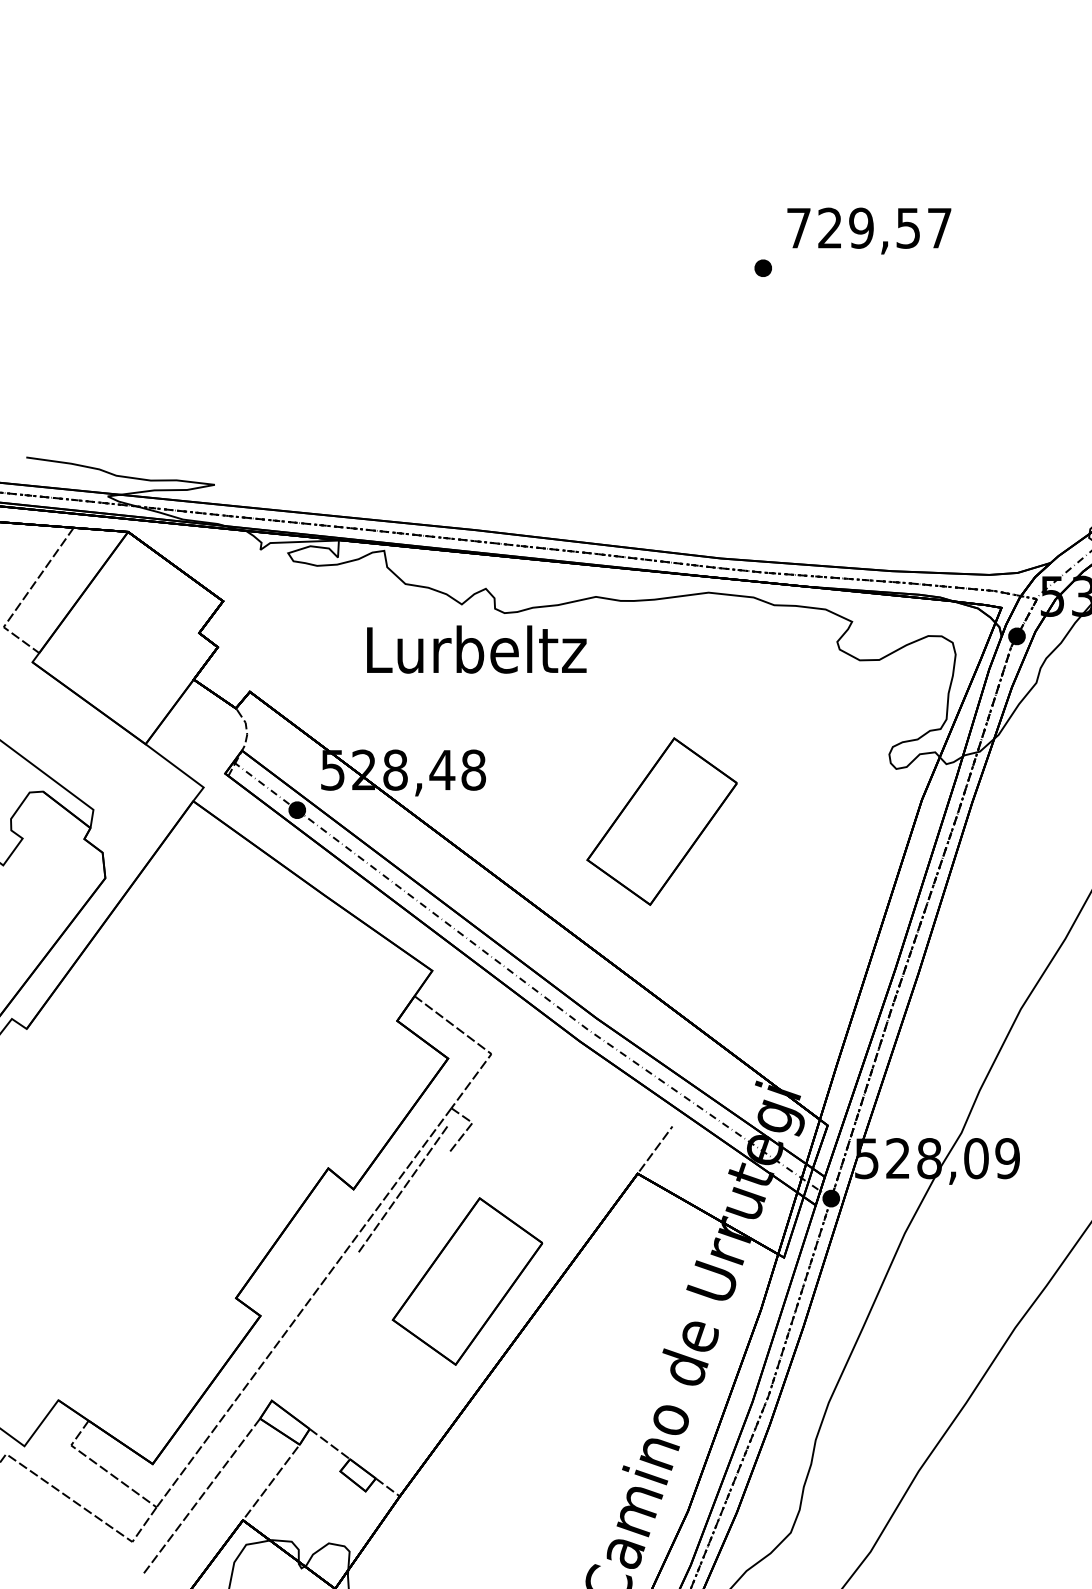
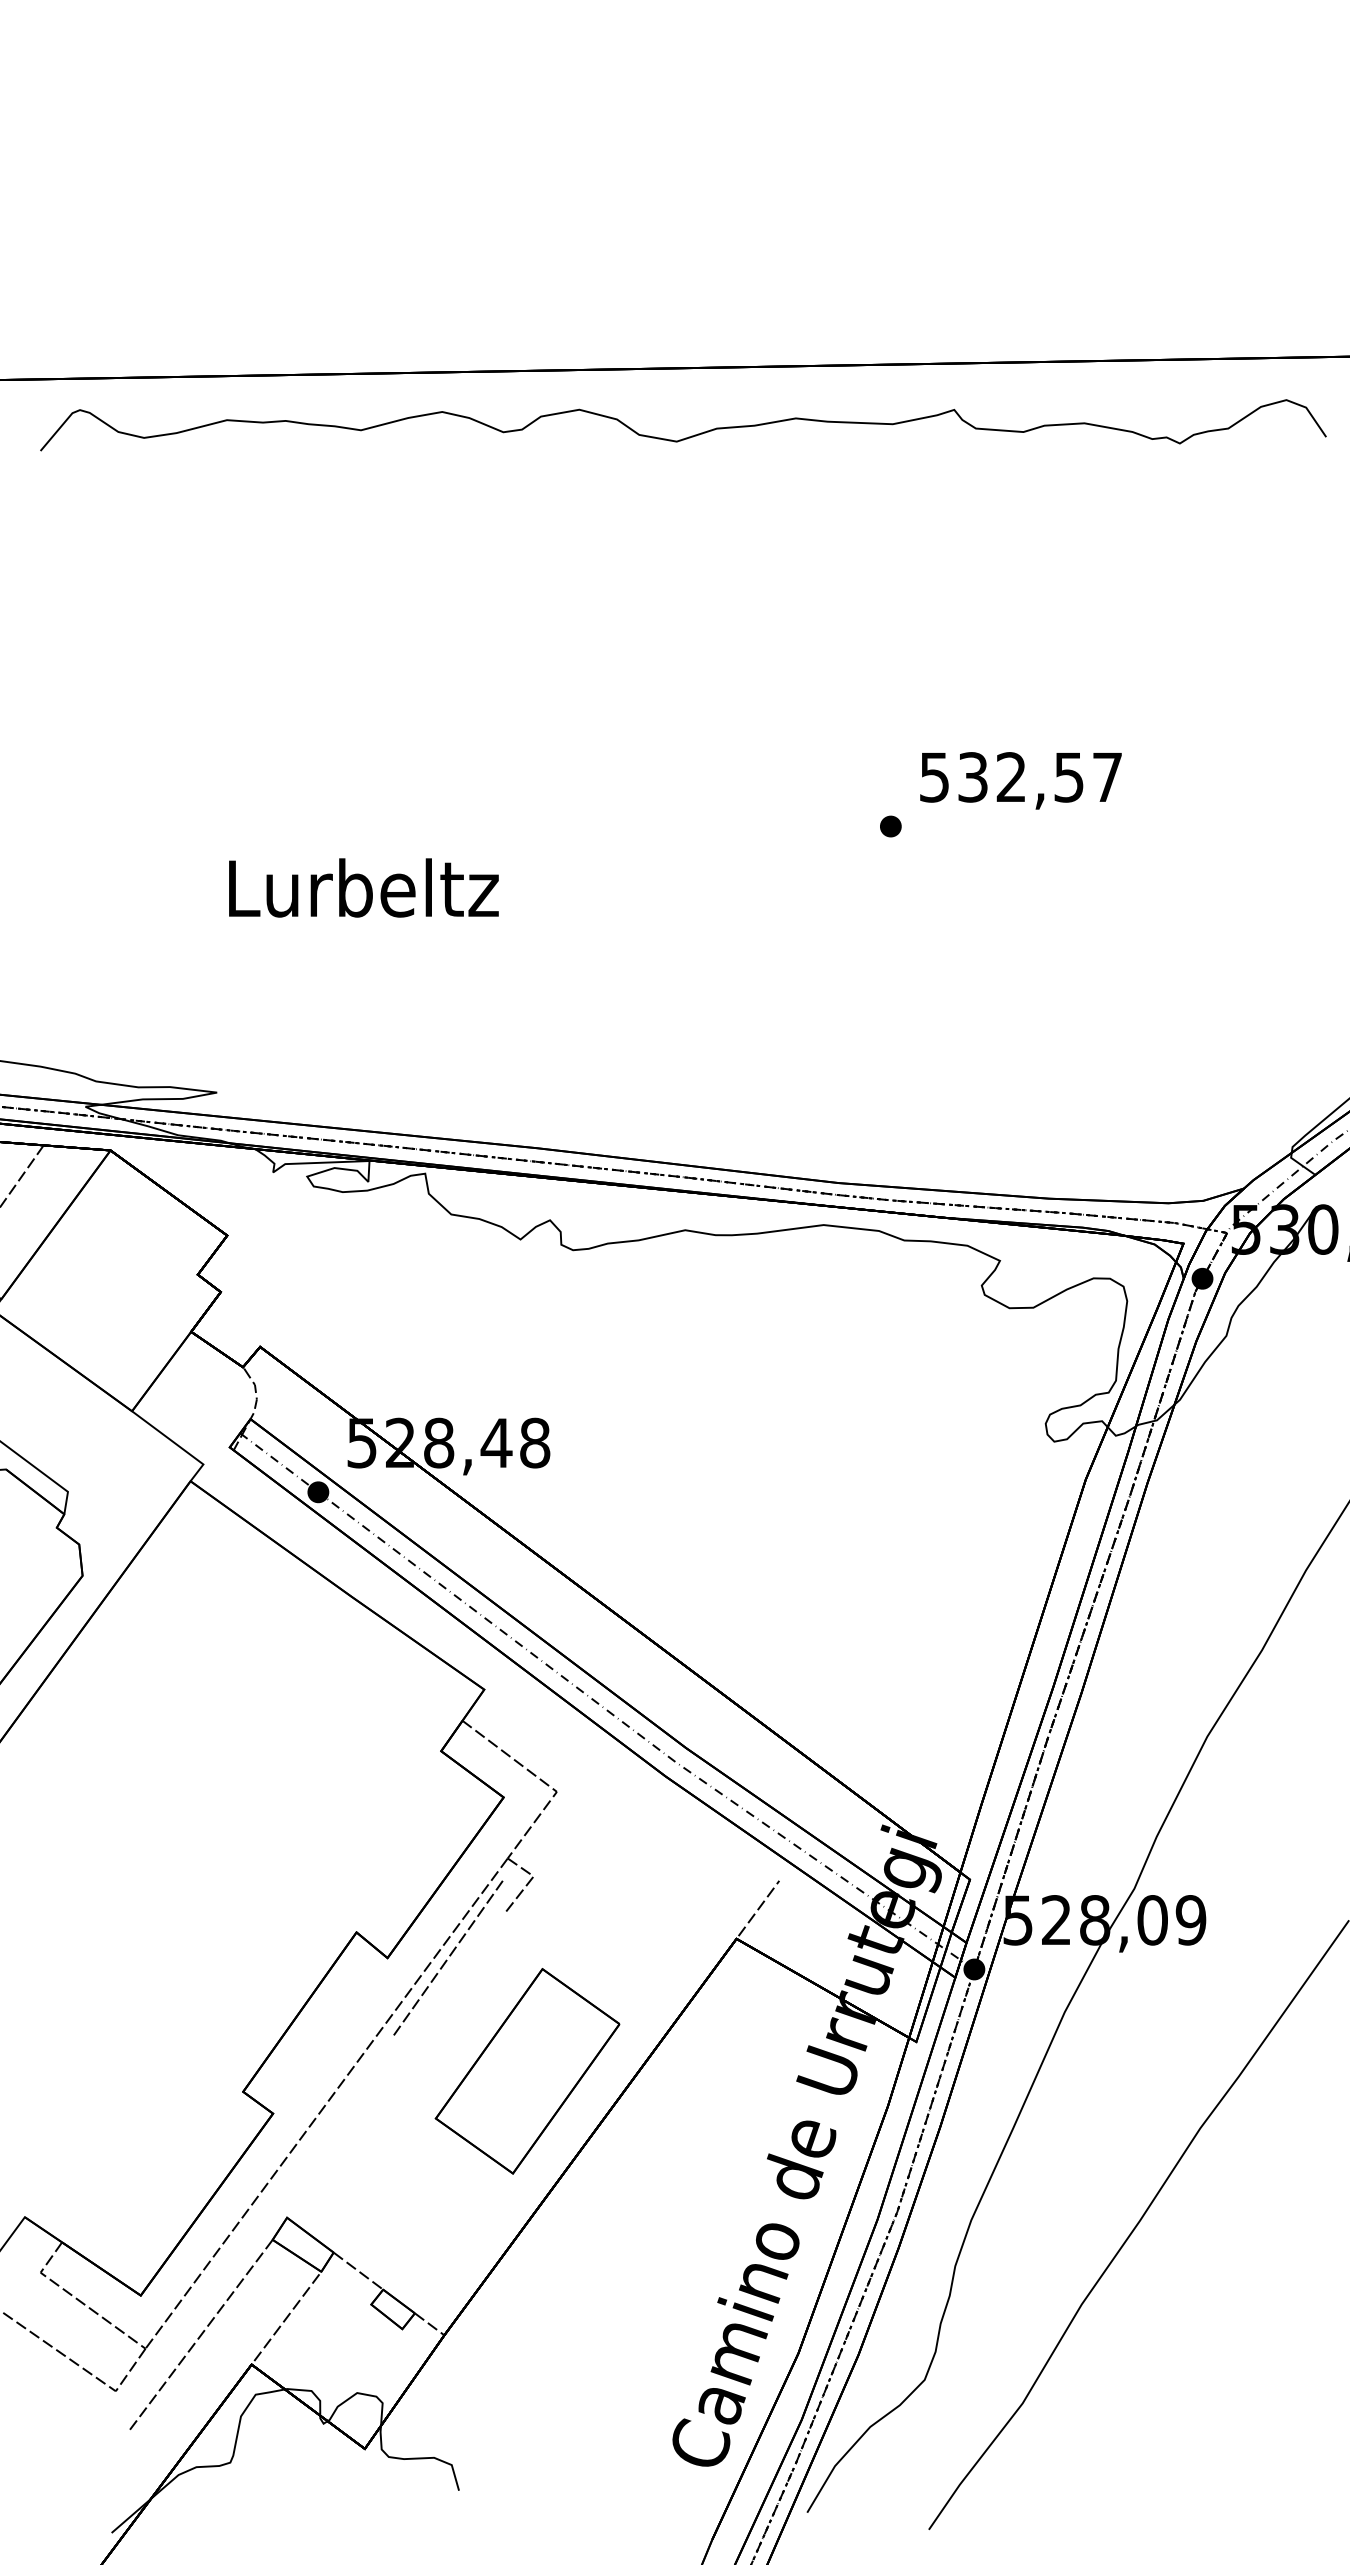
text: (830, 228) -> (973, 777), 729,57 -> 532,57
text: (476, 649) -> (363, 887), moved
part: (662, 821) -> (766, 1506), removed

